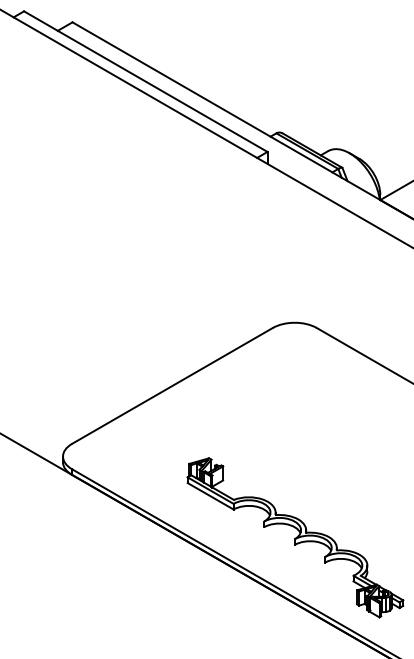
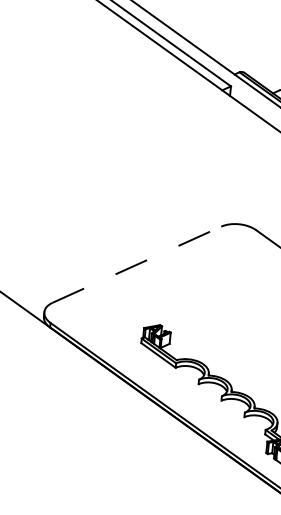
line: (172, 385) -> (136, 264), solid -> dashed

